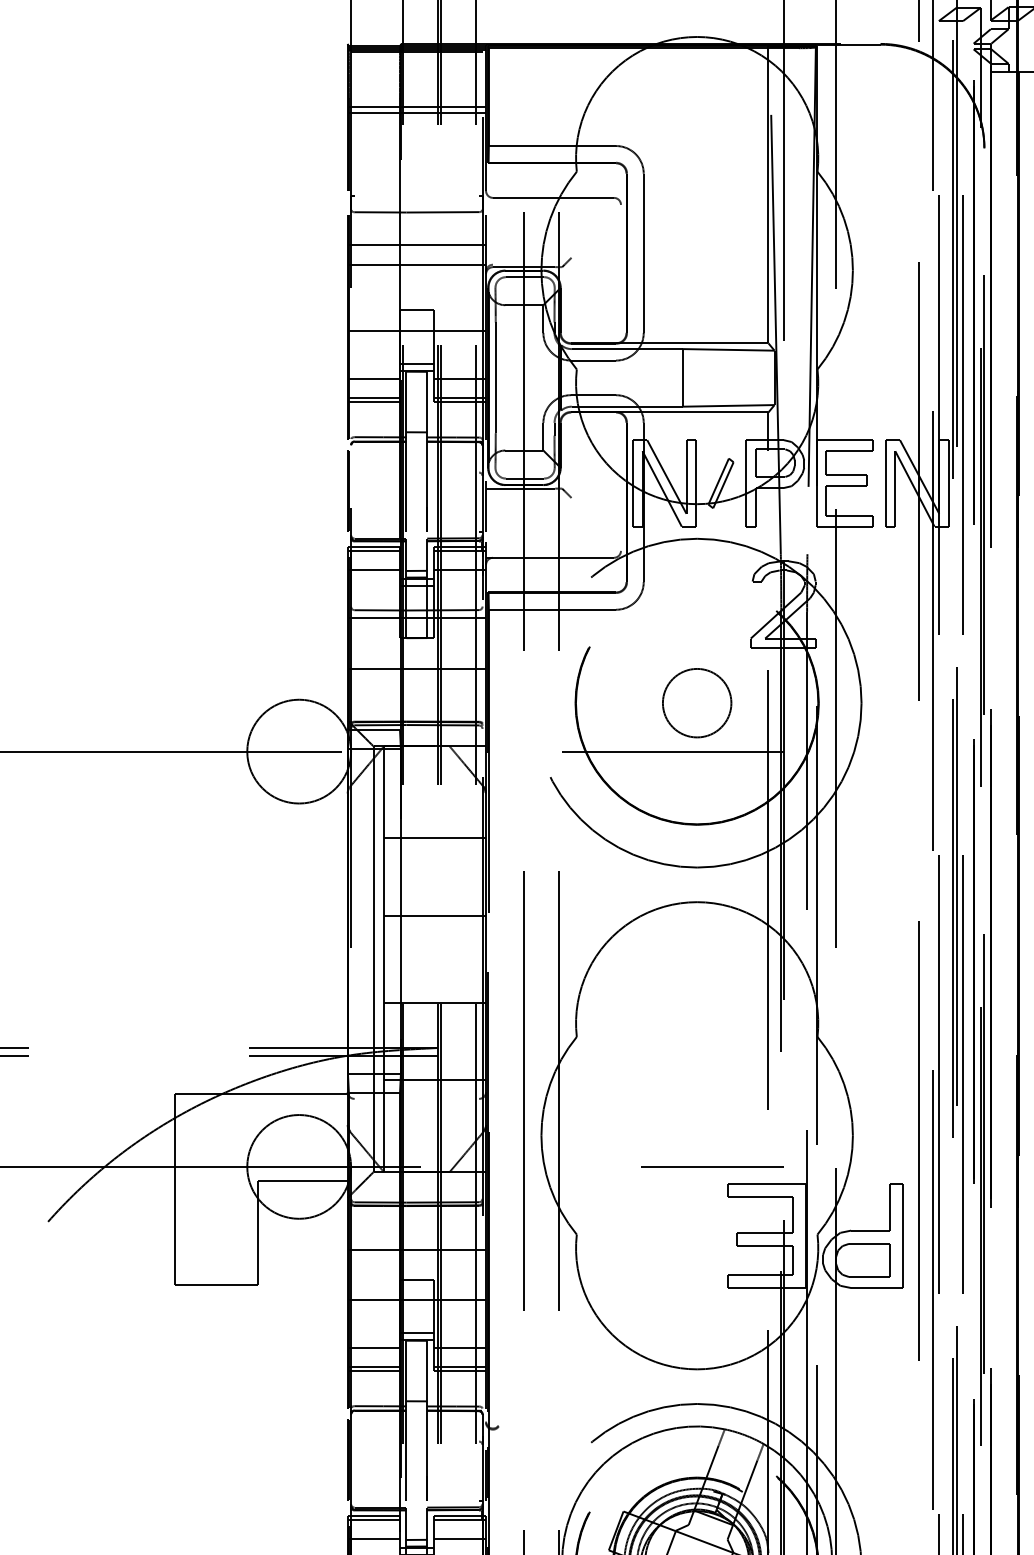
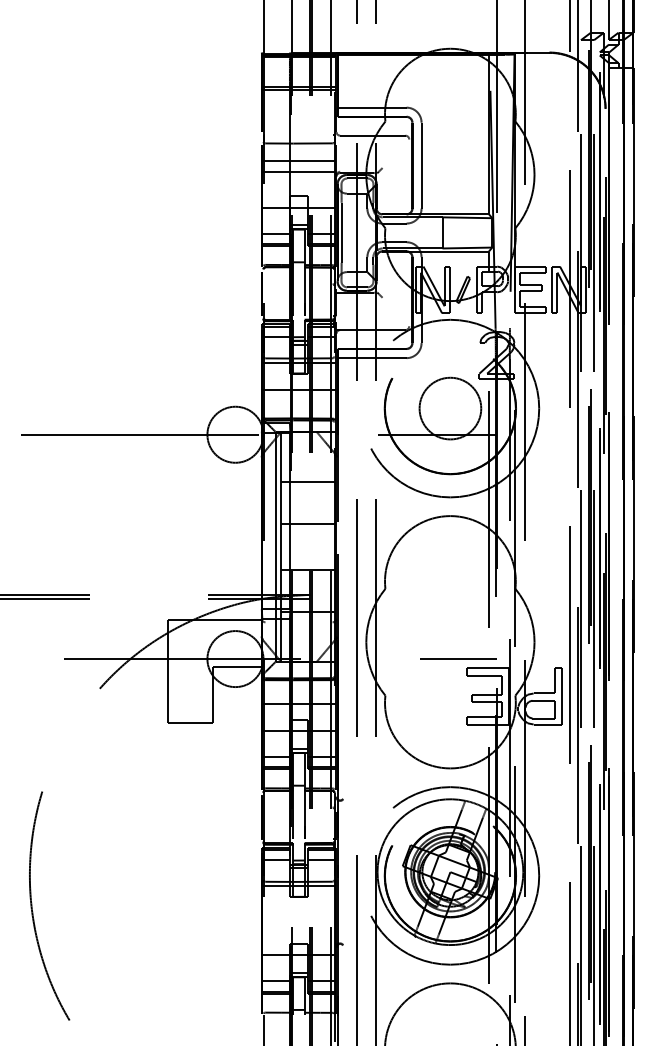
circle: (697, 702) -> (450, 408), size x1.67

